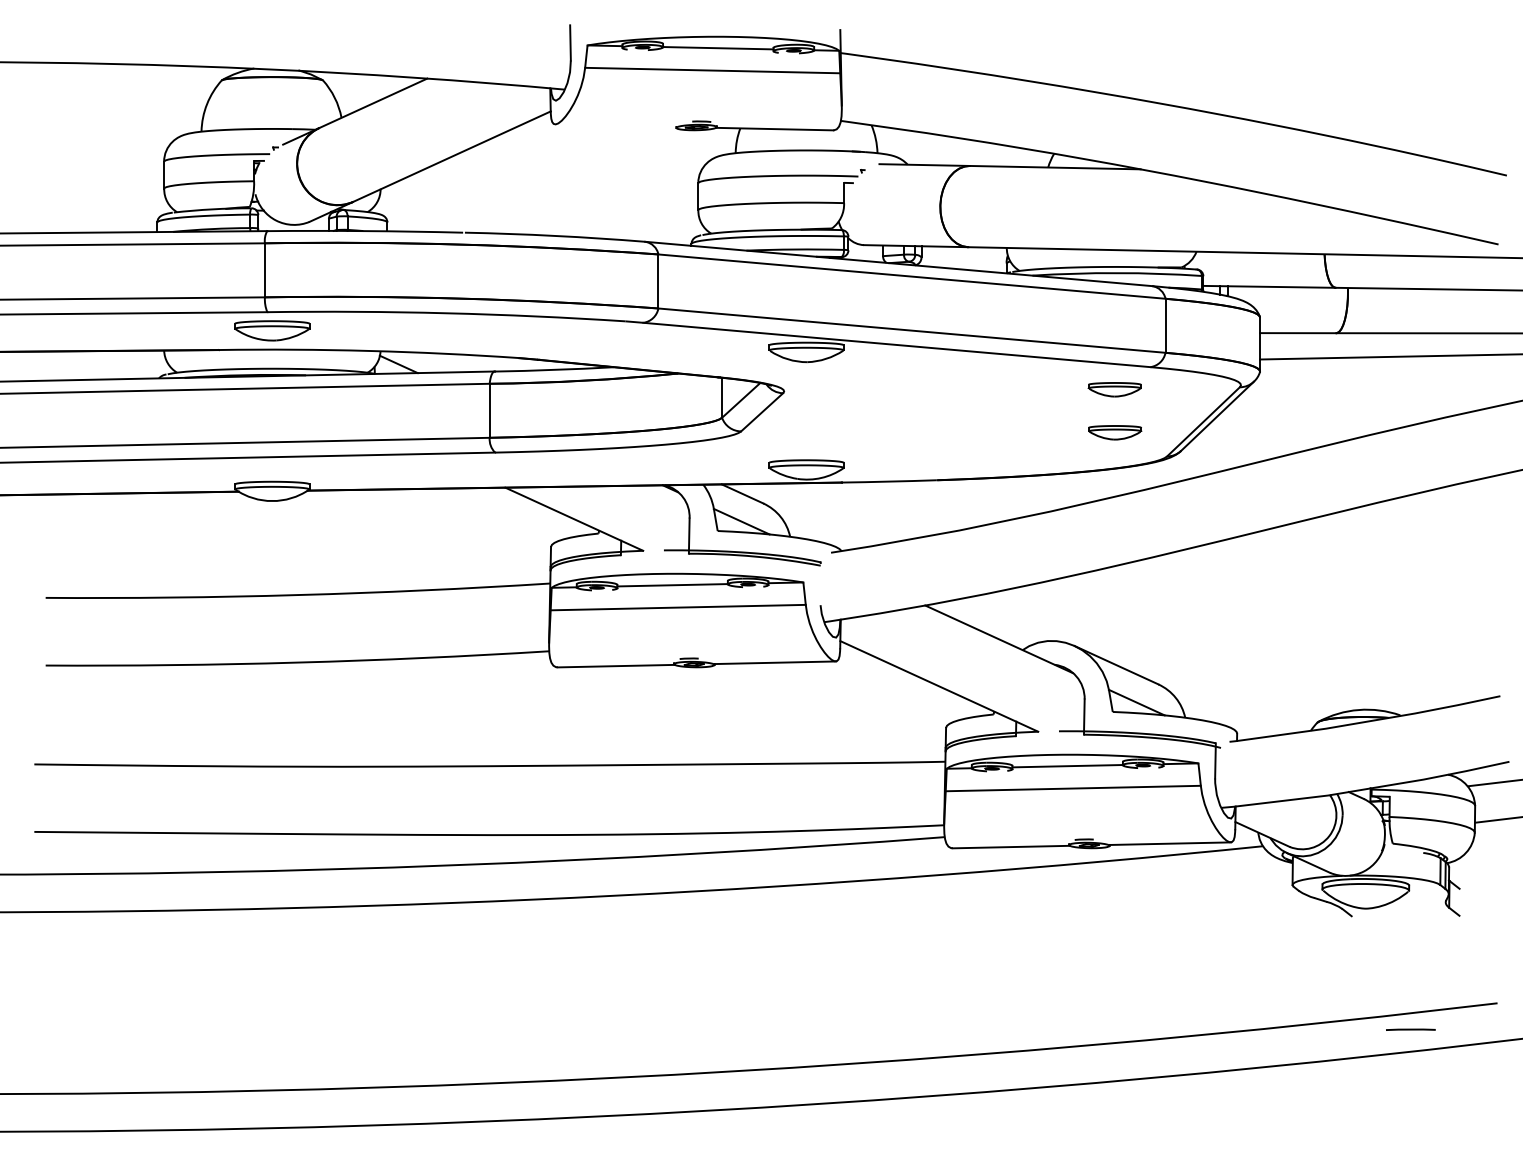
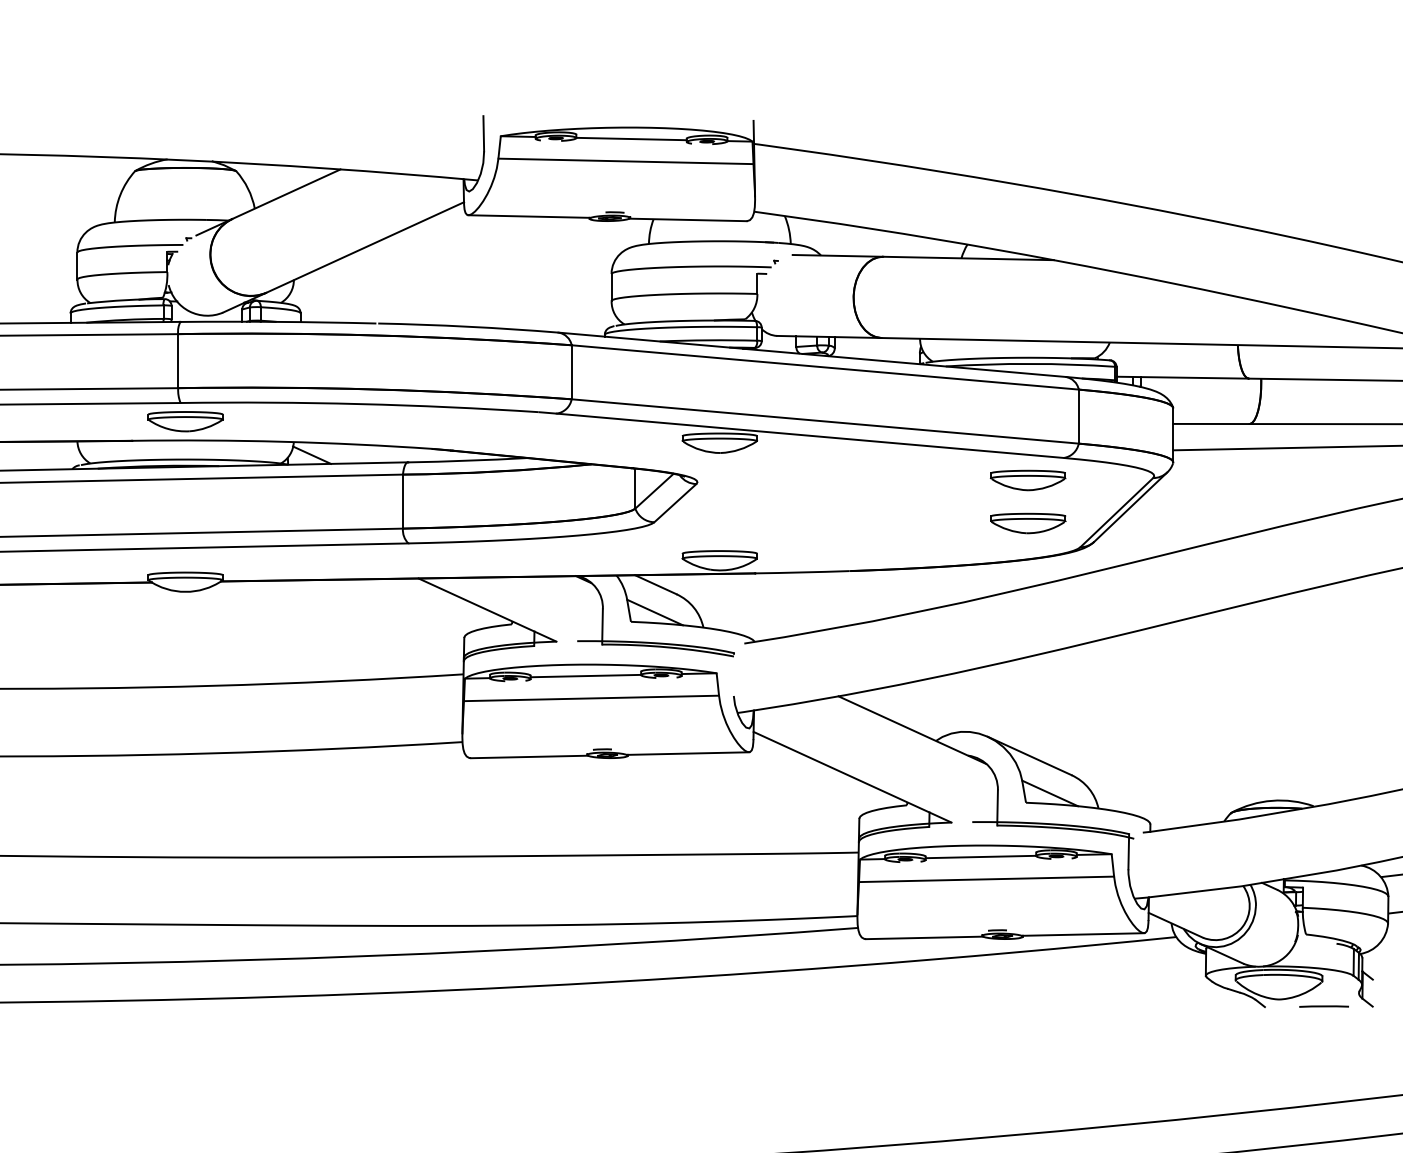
line: (615, 125) -> (528, 216), added
part: (1114, 389) -> (1027, 480), size x1.43
part: (1115, 432) -> (1028, 523), size x1.43
line: (1410, 1029) -> (1323, 1006), moved

